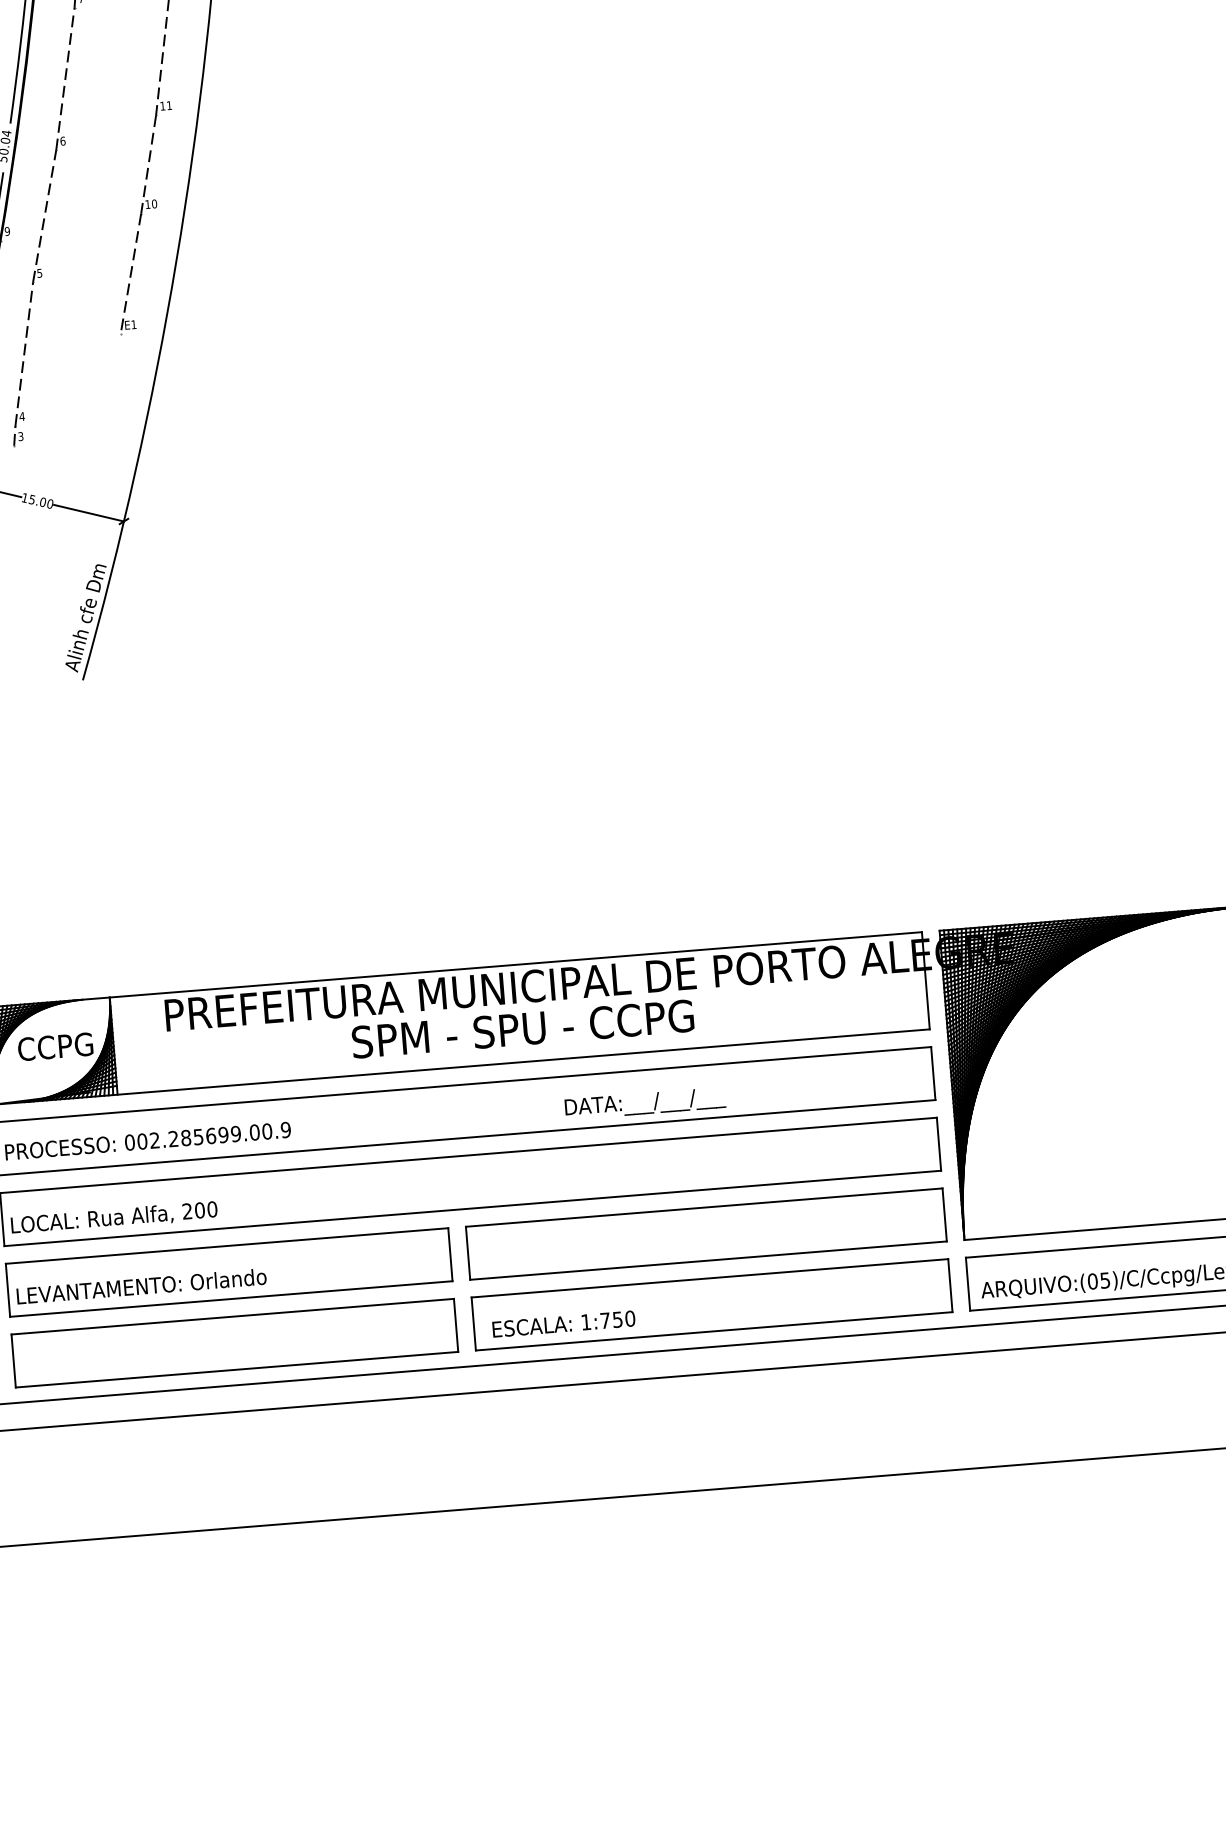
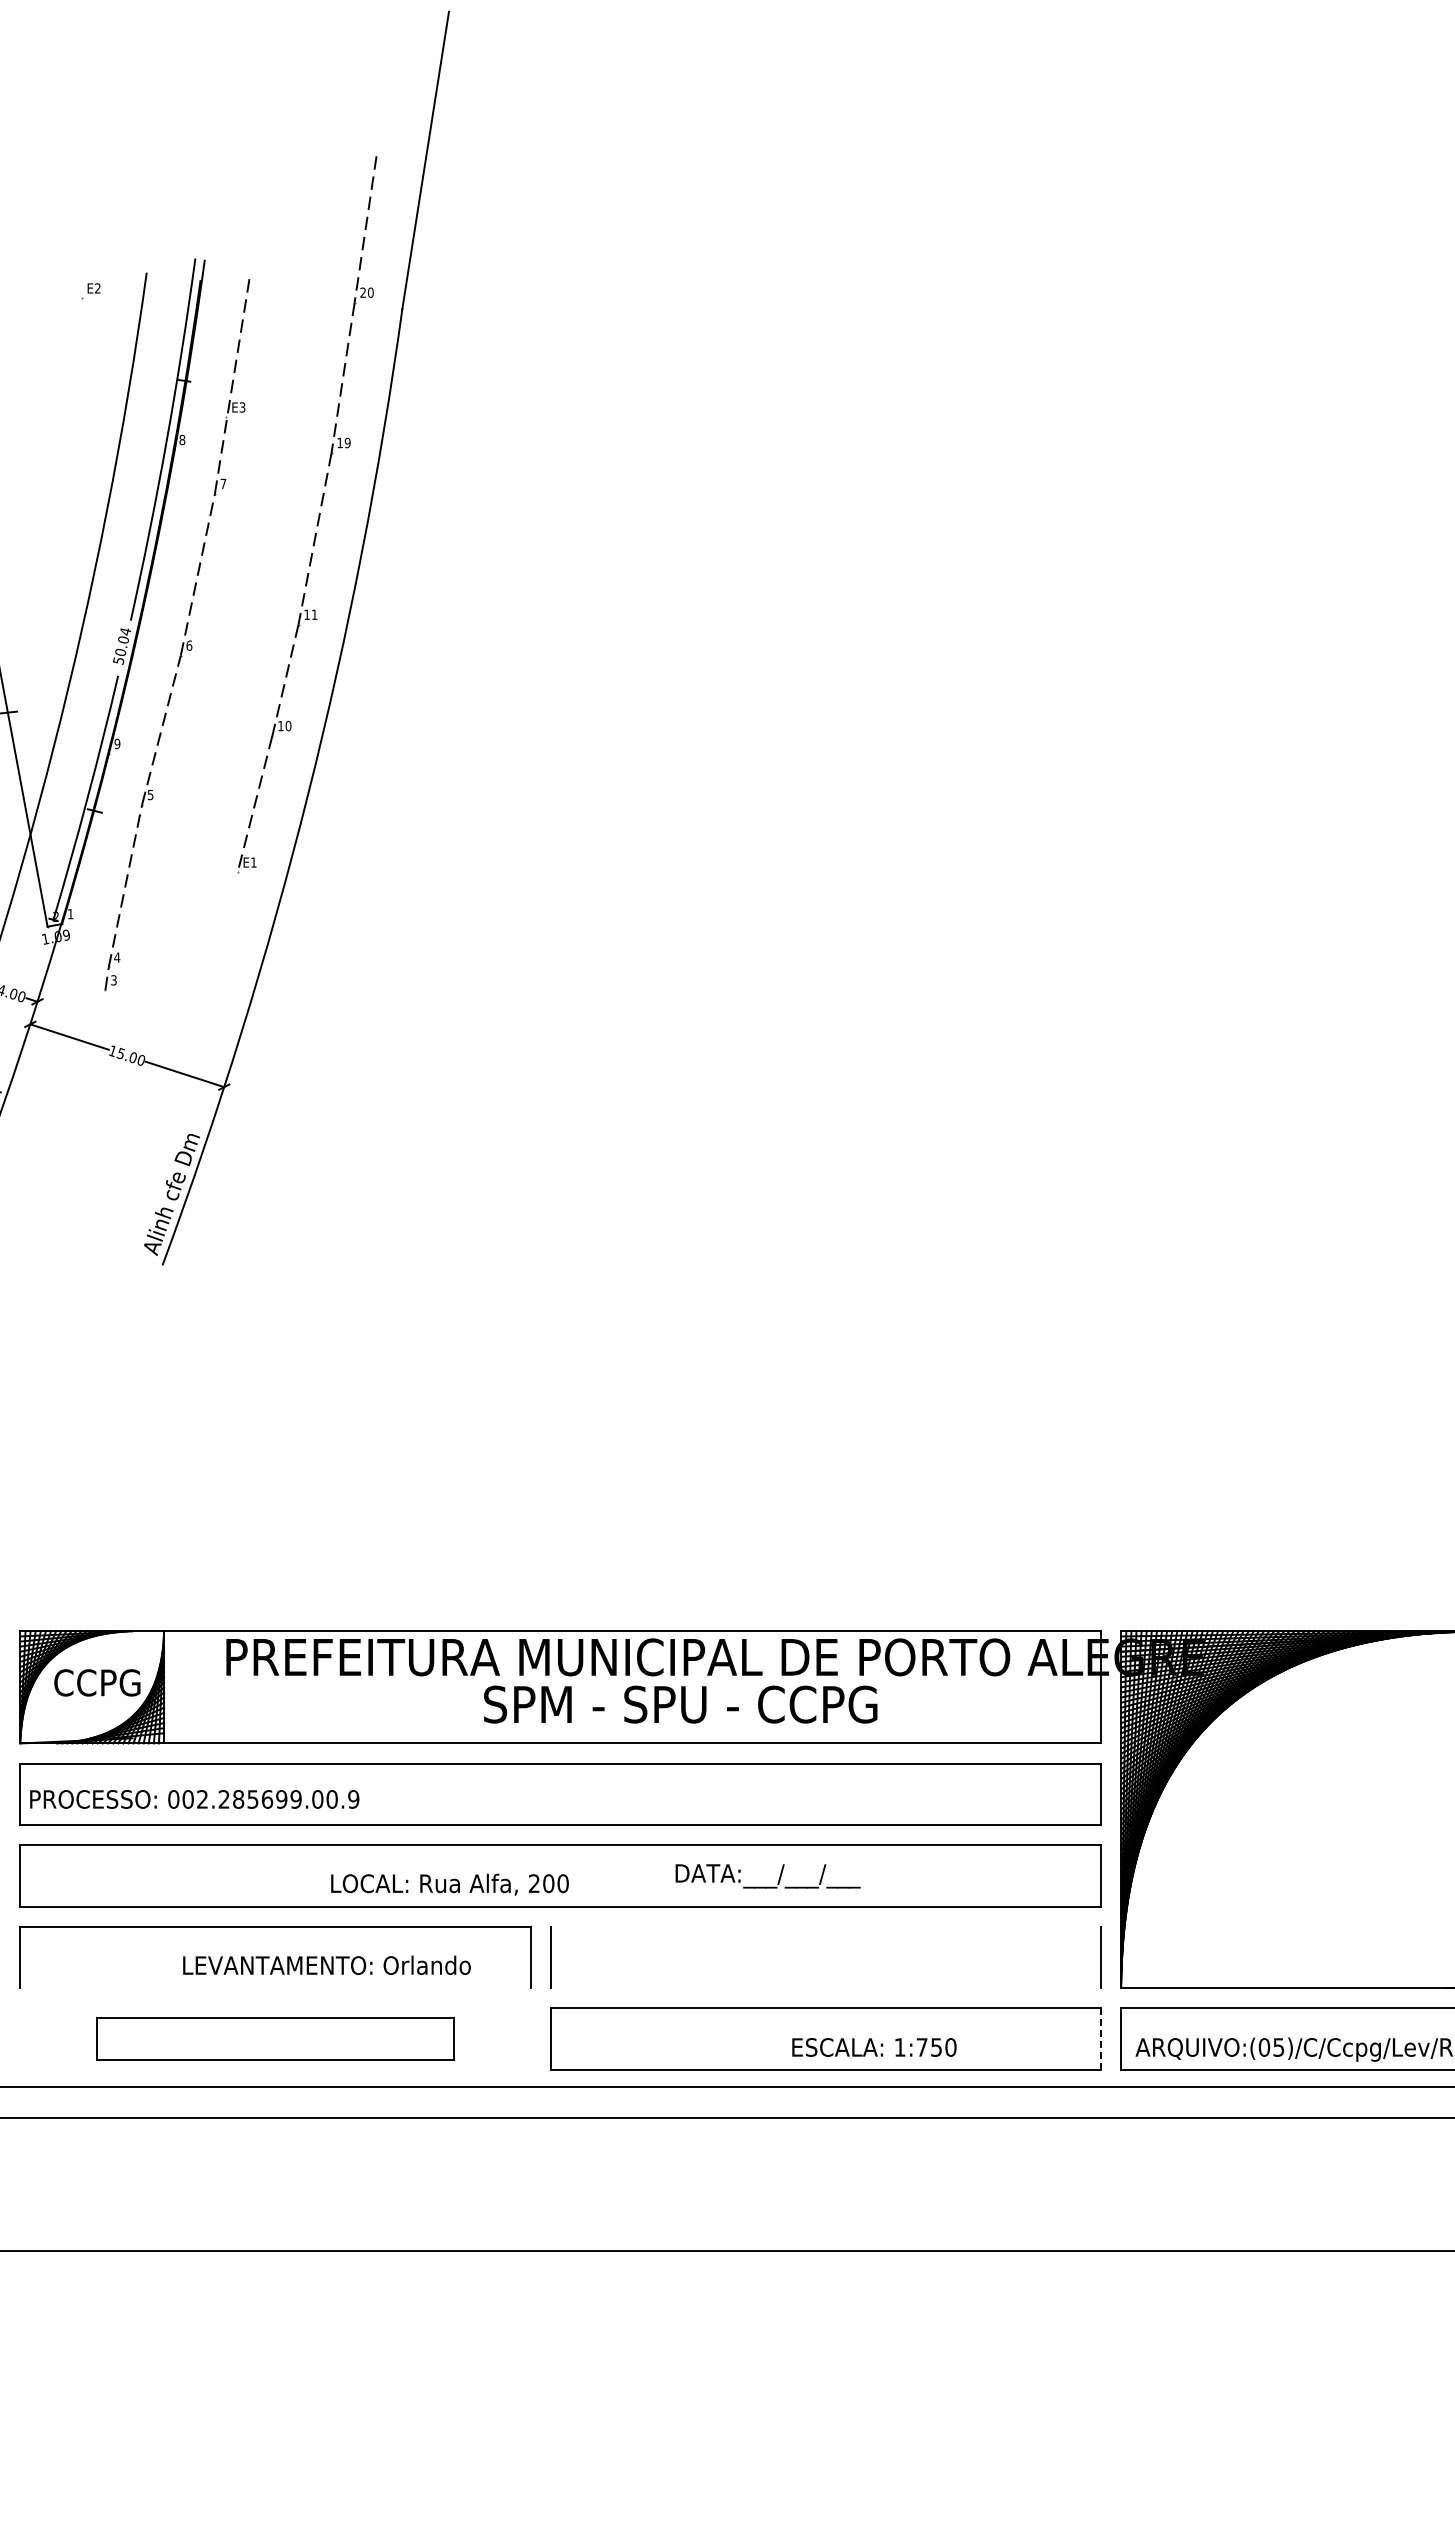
text: (522, 1028) -> (680, 1704), moved
text: (644, 1103) -> (767, 1876), moved
line: (703, 1207) -> (825, 1926), removed
text: (113, 1218) -> (449, 1884), moved
line: (708, 1261) -> (825, 1988), removed
text: (141, 1285) -> (326, 1964), moved
line: (950, 1286) -> (1100, 2039), solid -> dashed
line: (231, 1299) -> (275, 1988), removed
text: (564, 1324) -> (874, 2047), moved
part: (234, 1342) -> (275, 2038), size x0.7

